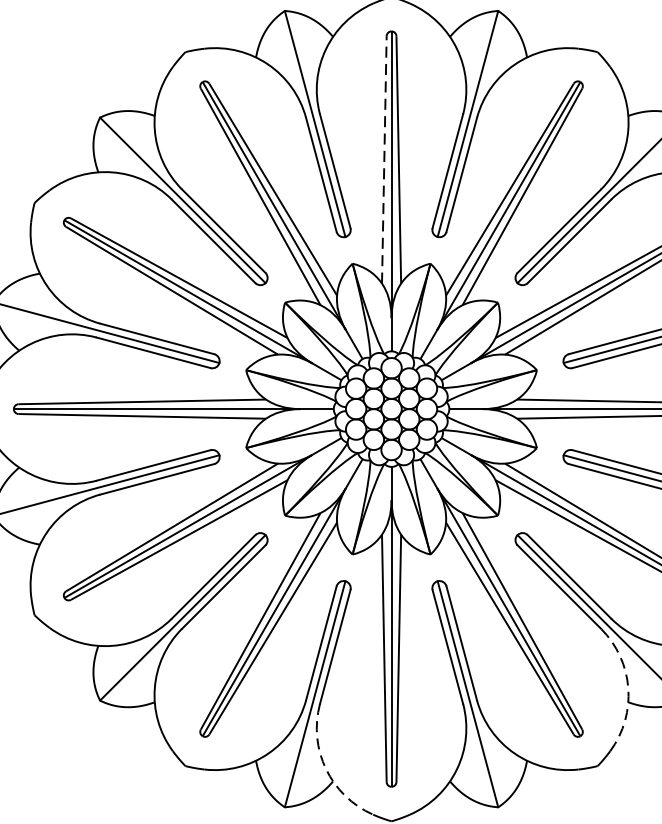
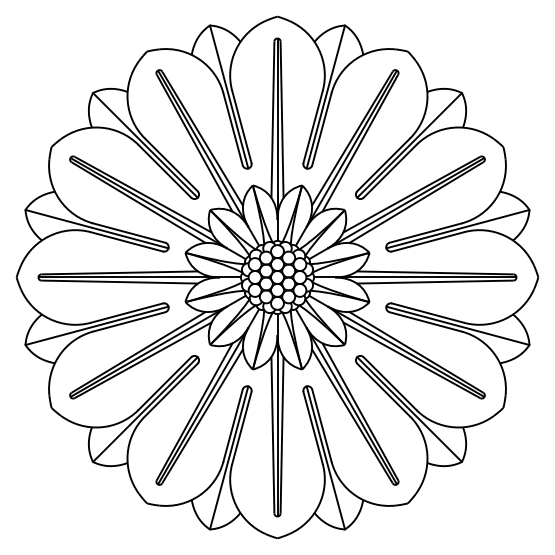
line: (383, 159) -> (272, 119), dashed -> solid
arc: (628, 688) -> (427, 454), dashed -> solid
arc: (326, 769) -> (236, 505), dashed -> solid

